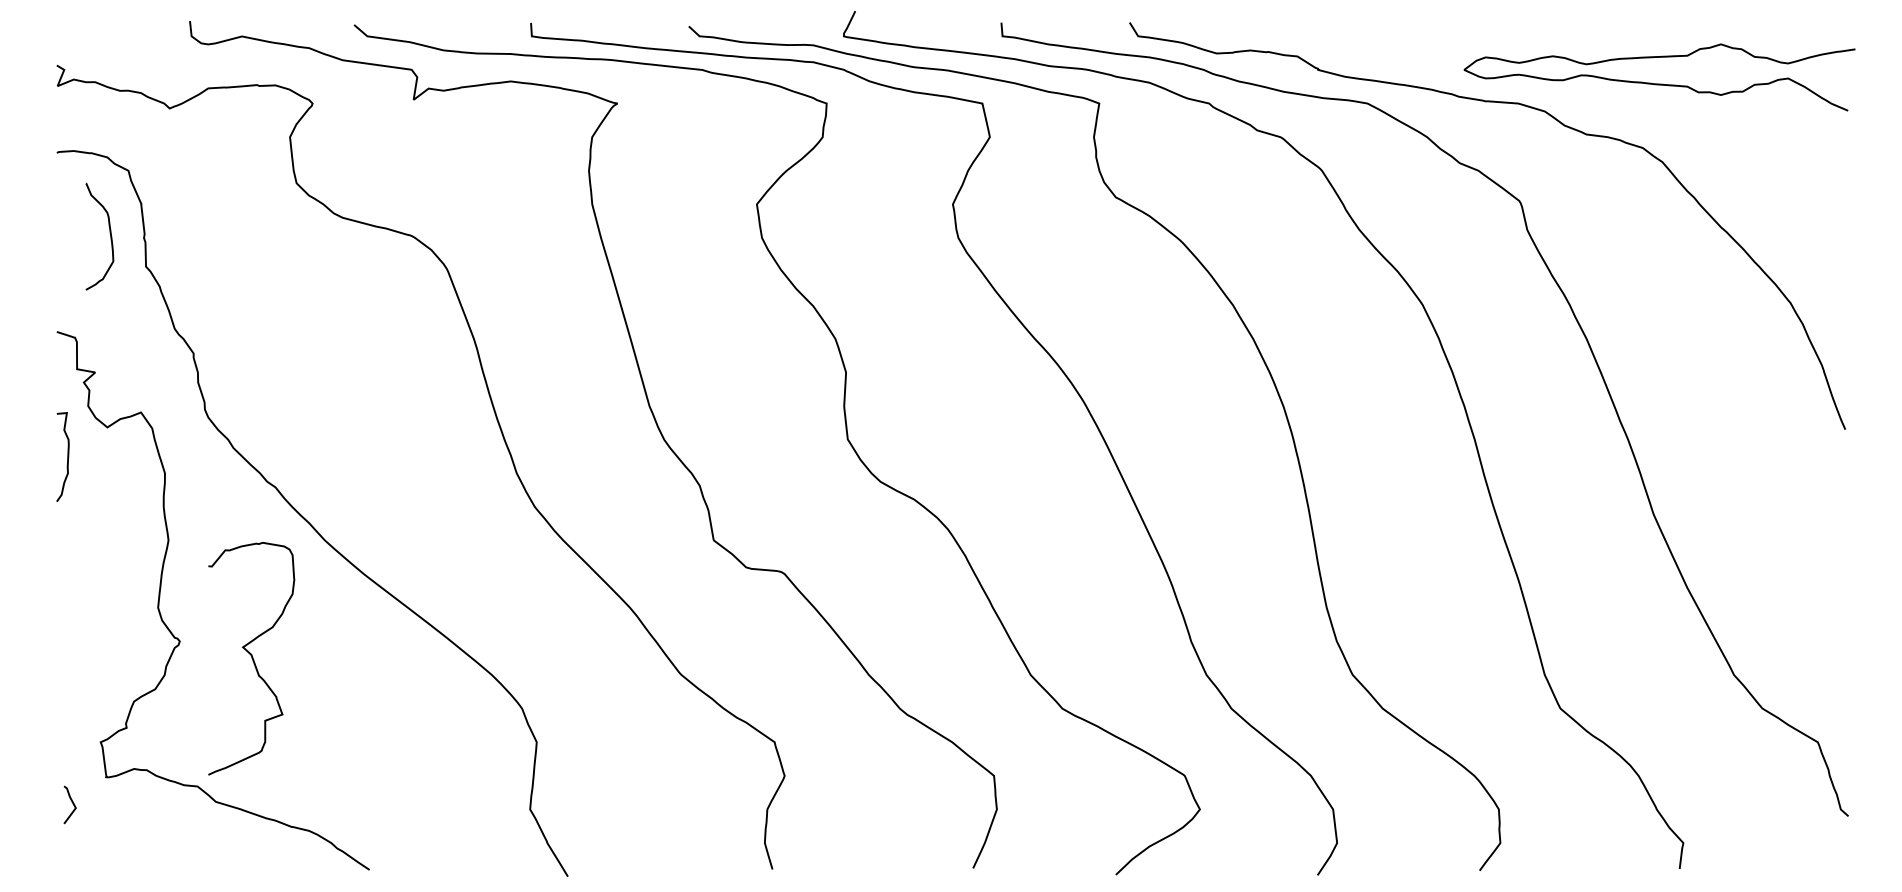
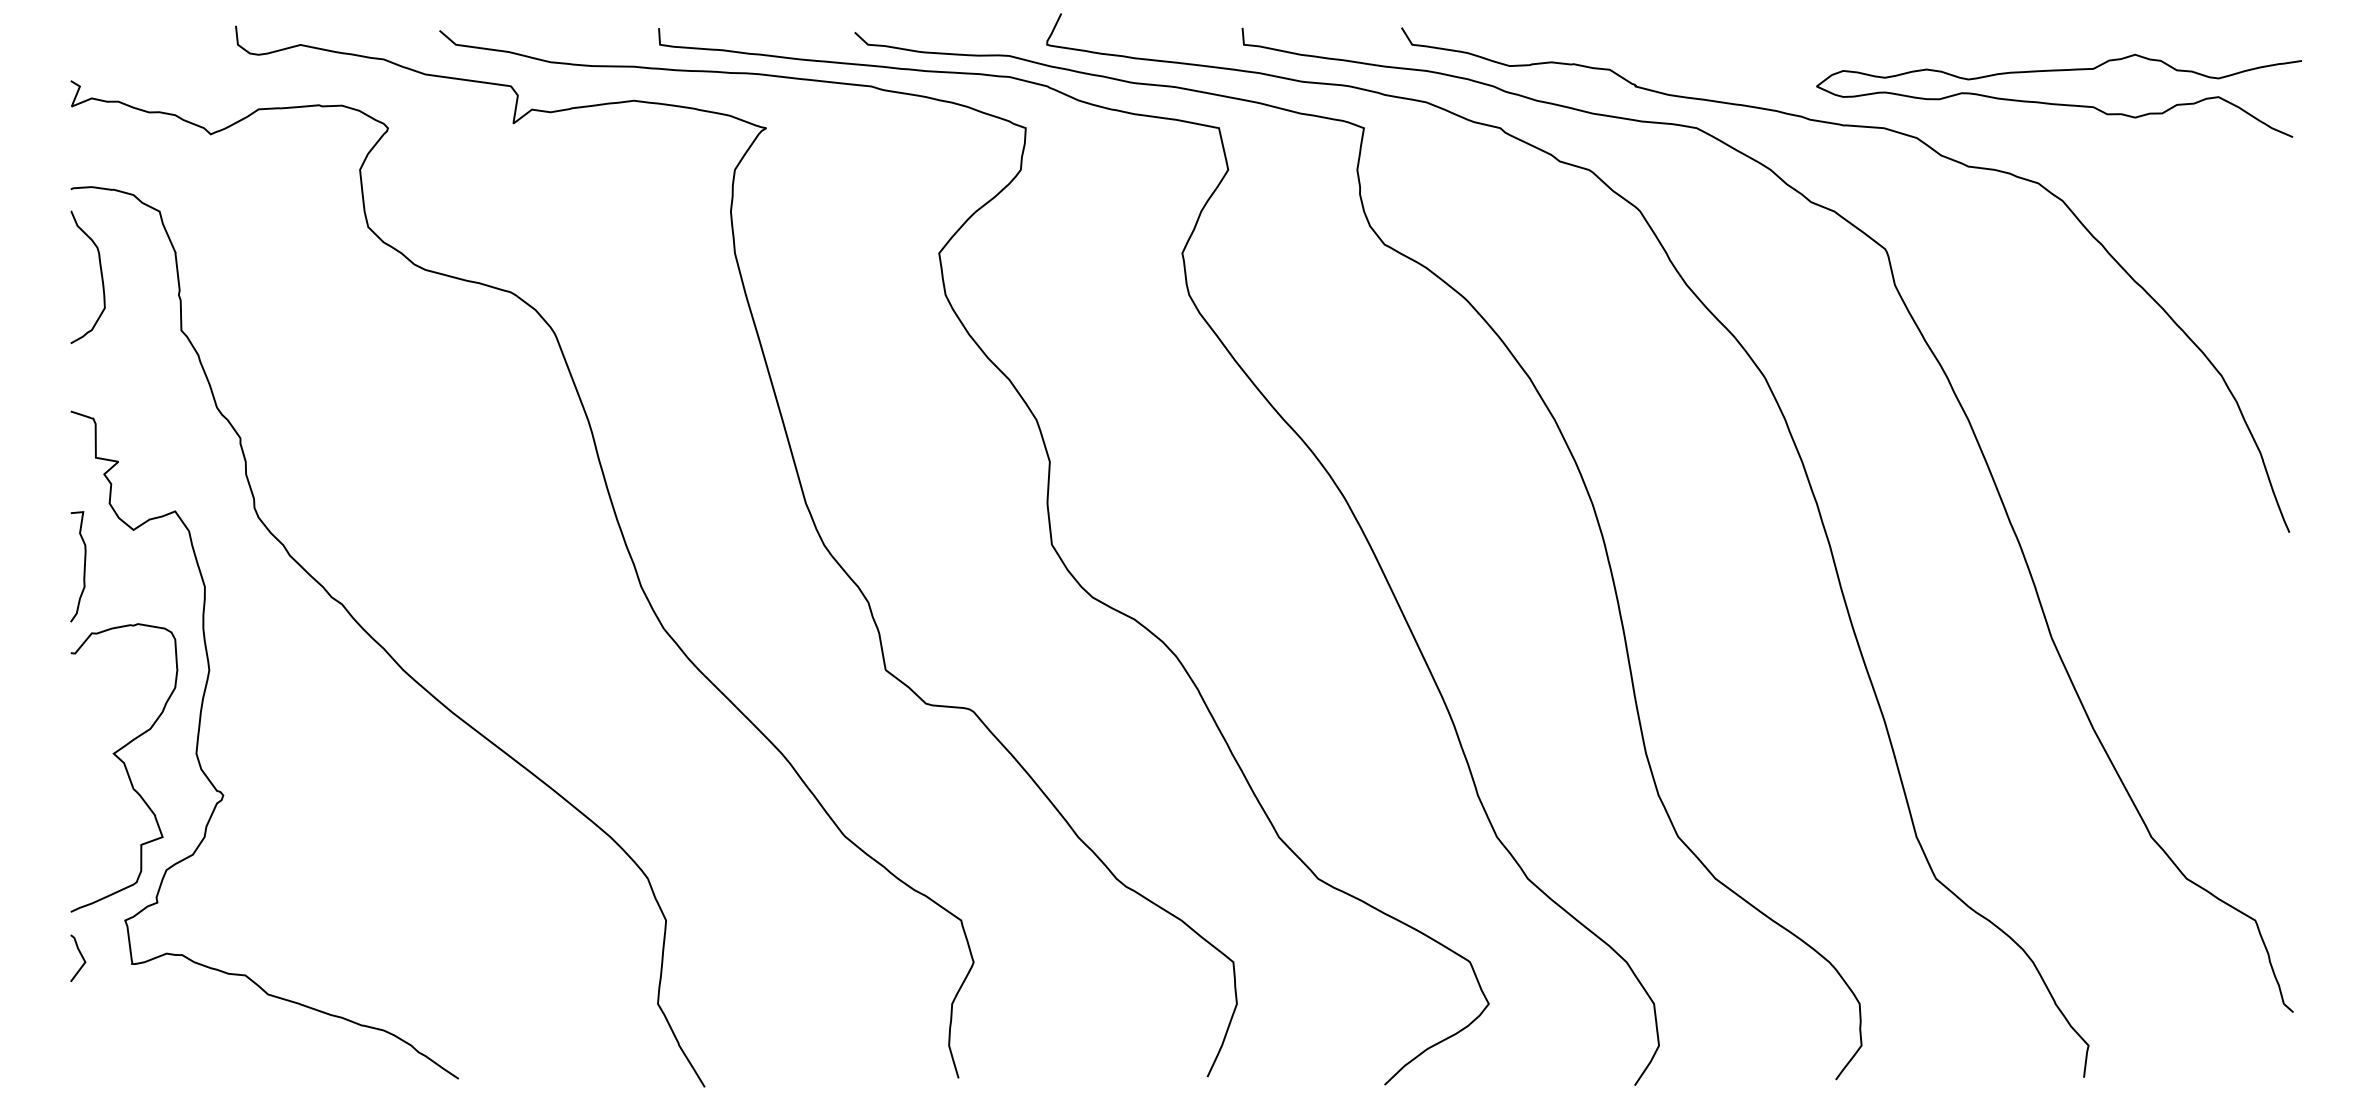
curve: (109, 233) -> (100, 273), moved
curve: (251, 658) -> (124, 767), moved
line: (72, 804) -> (81, 957), moved

